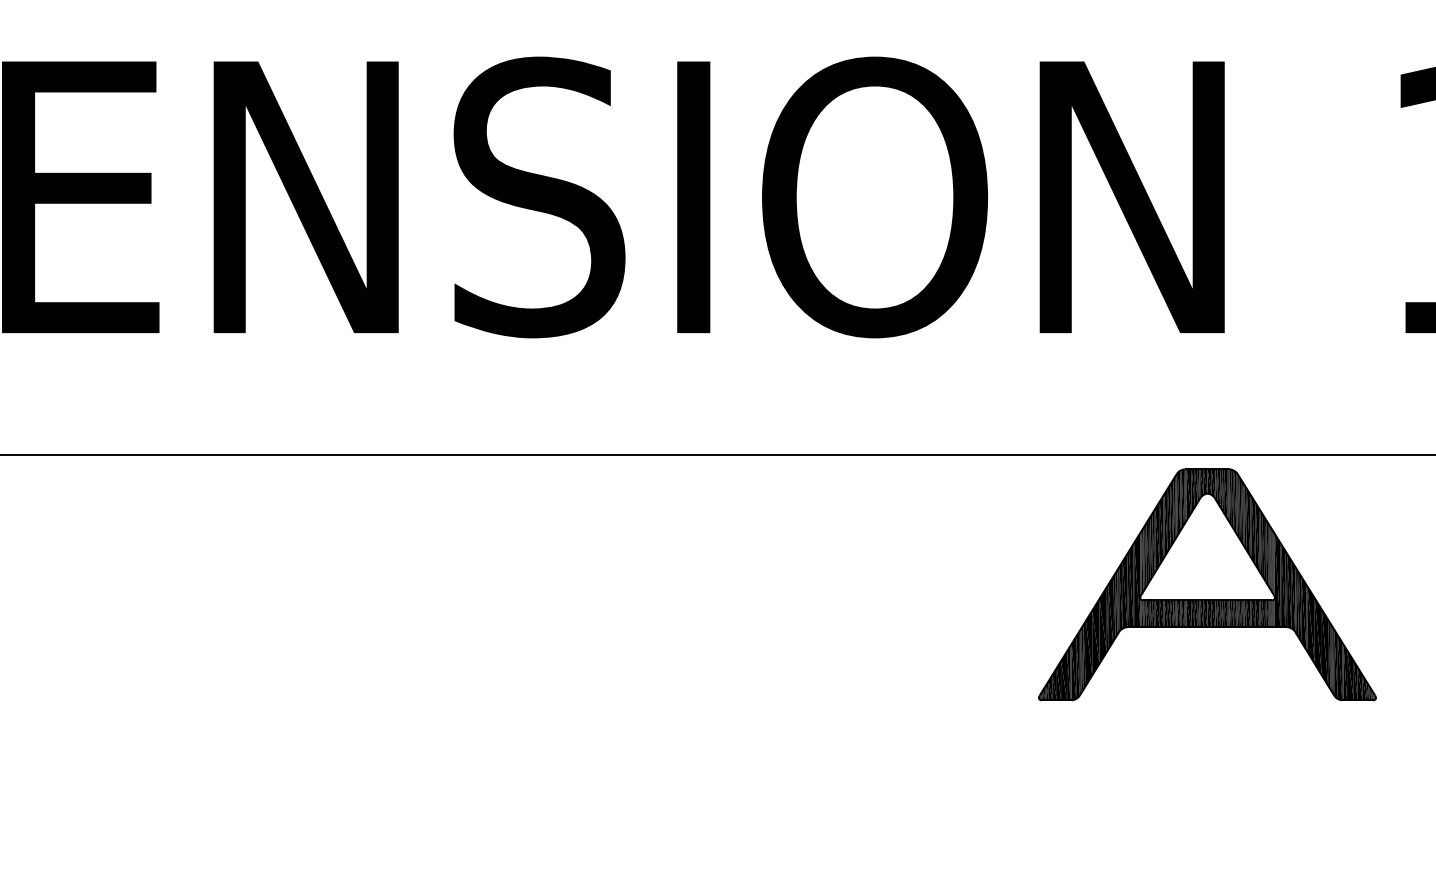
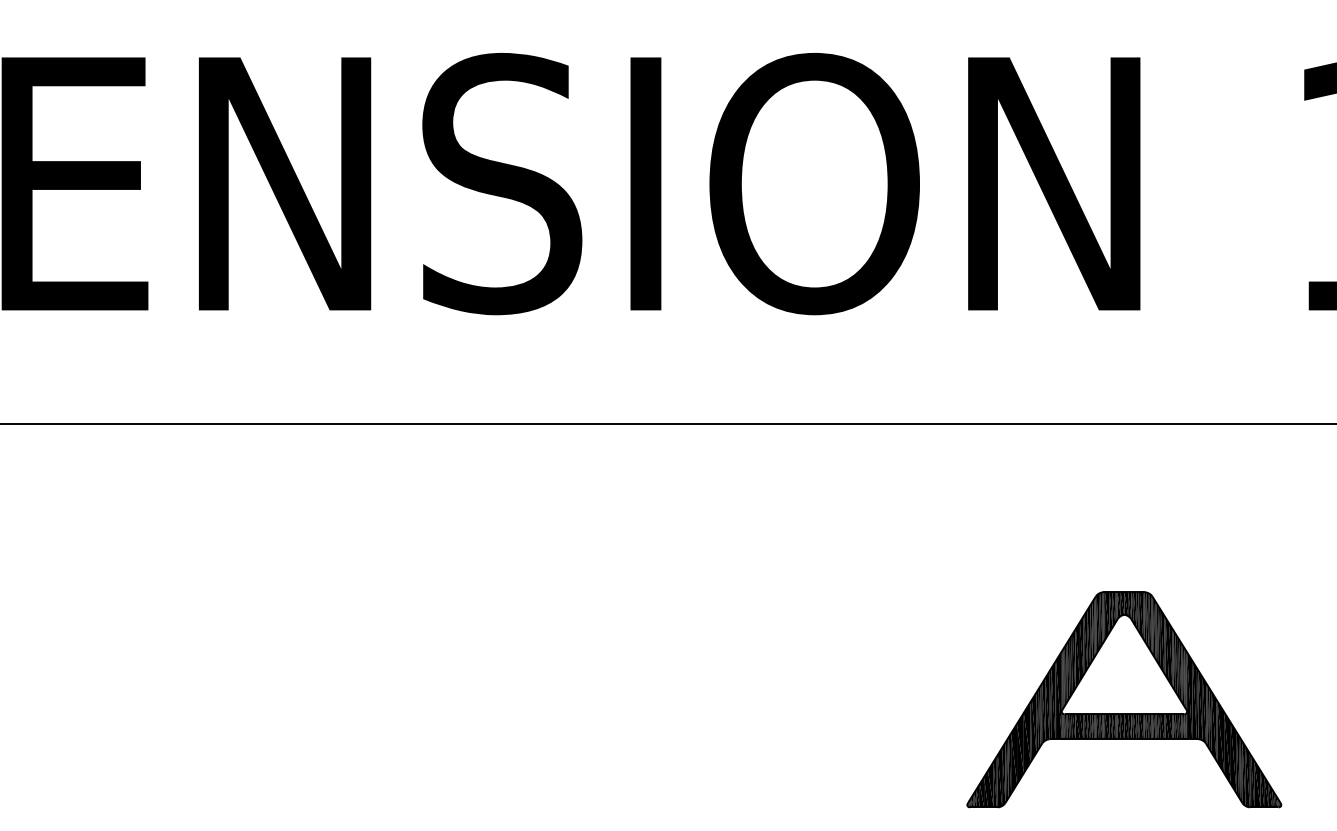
part: (1207, 584) -> (1124, 699), moved

